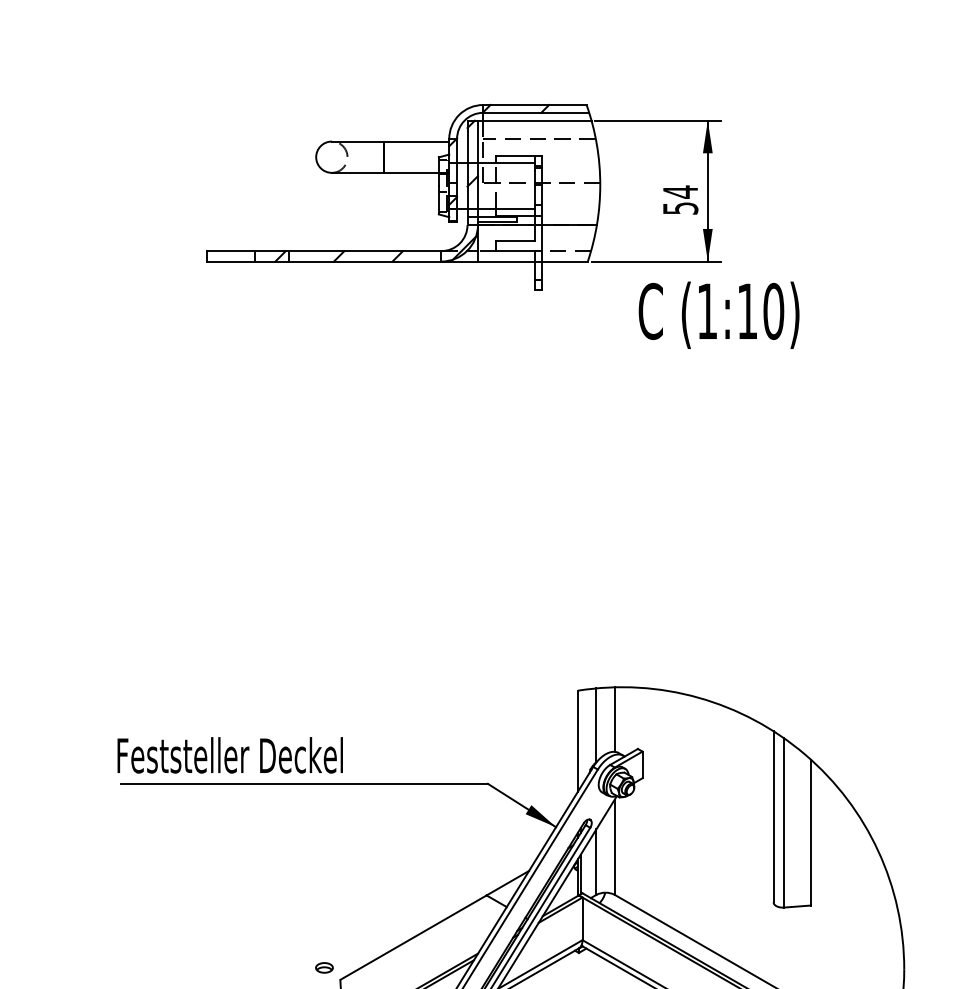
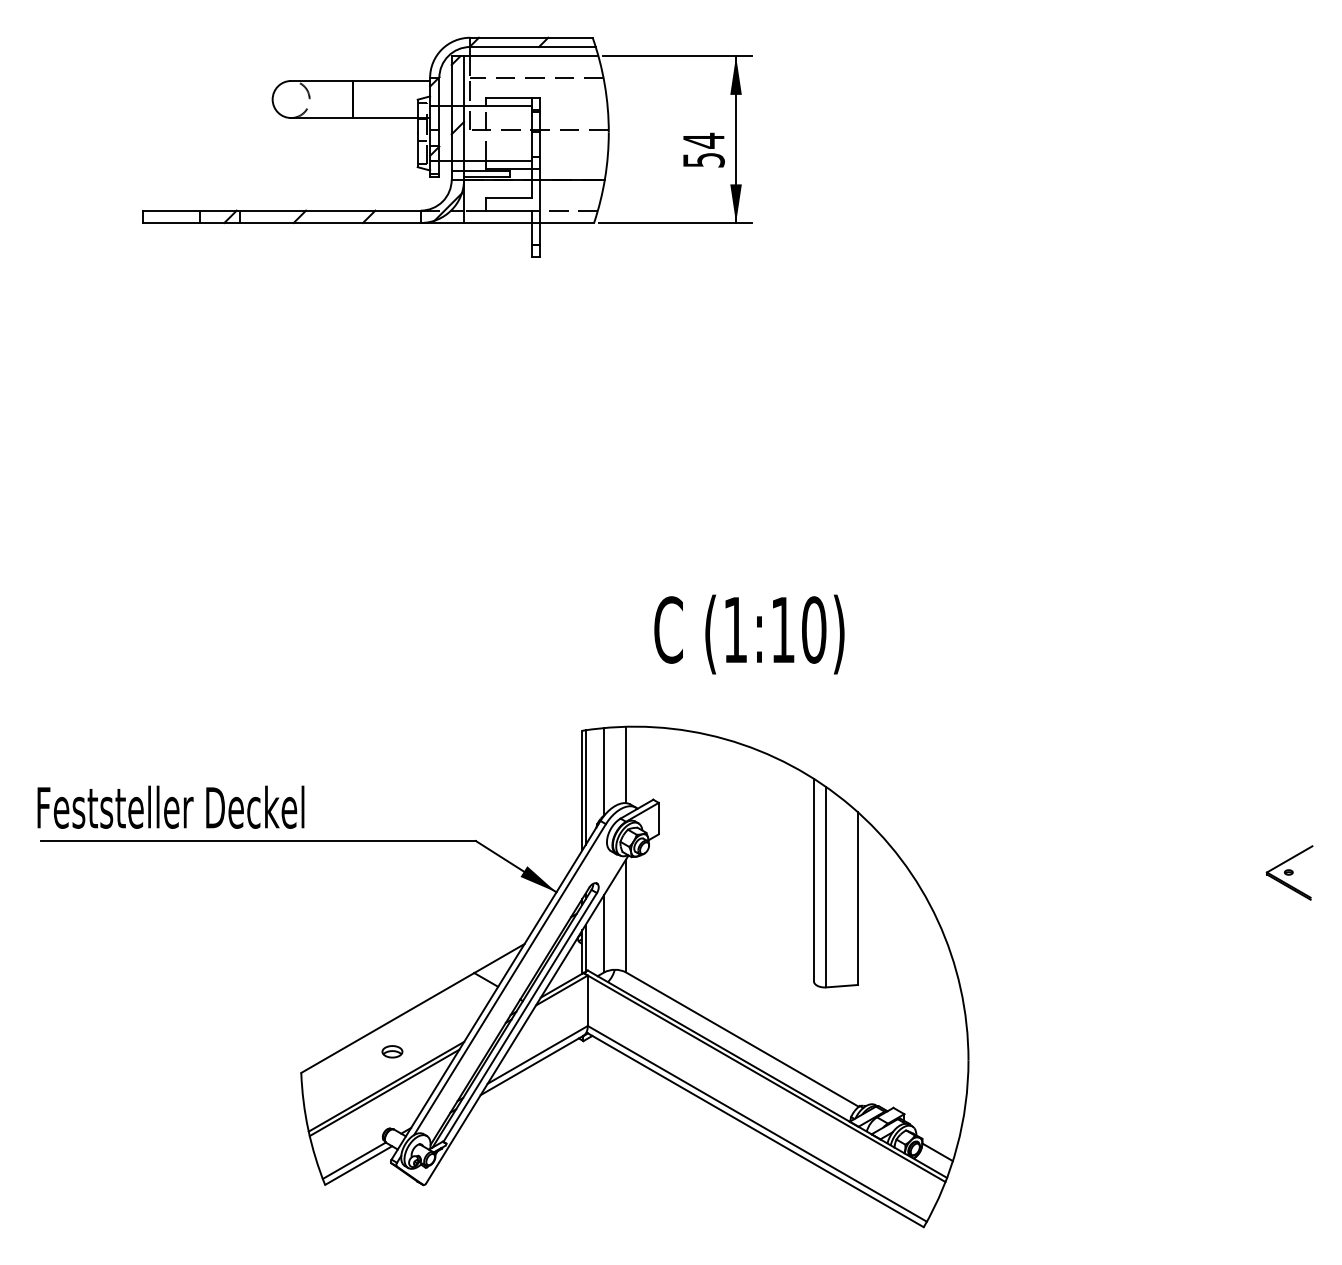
text: (719, 315) -> (749, 634), moved
line: (580, 738) -> (585, 787), added
part: (324, 967) -> (392, 1051), moved

